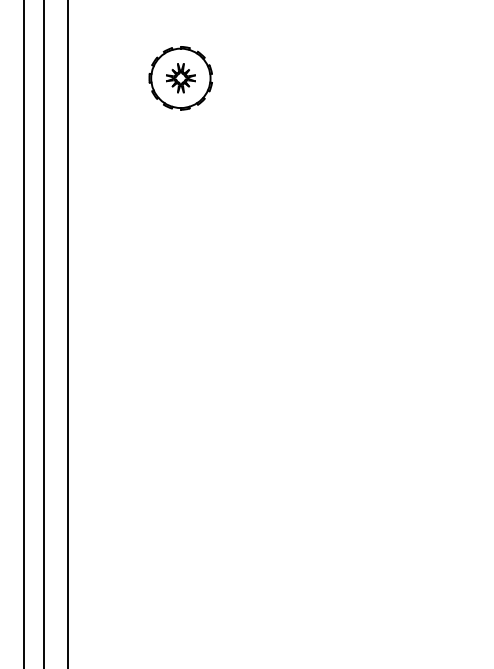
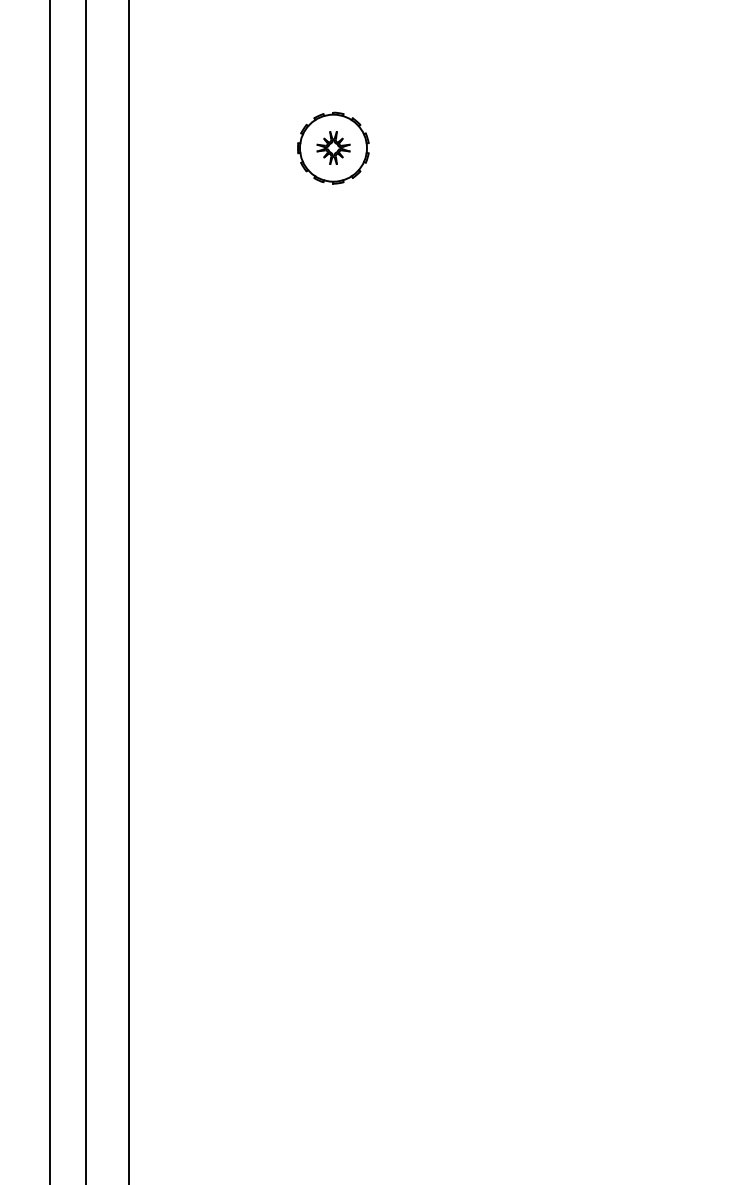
part: (180, 77) -> (332, 146), size x0.62

